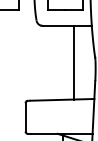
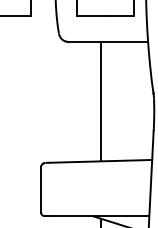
line: (73, 62) -> (100, 101), moved

